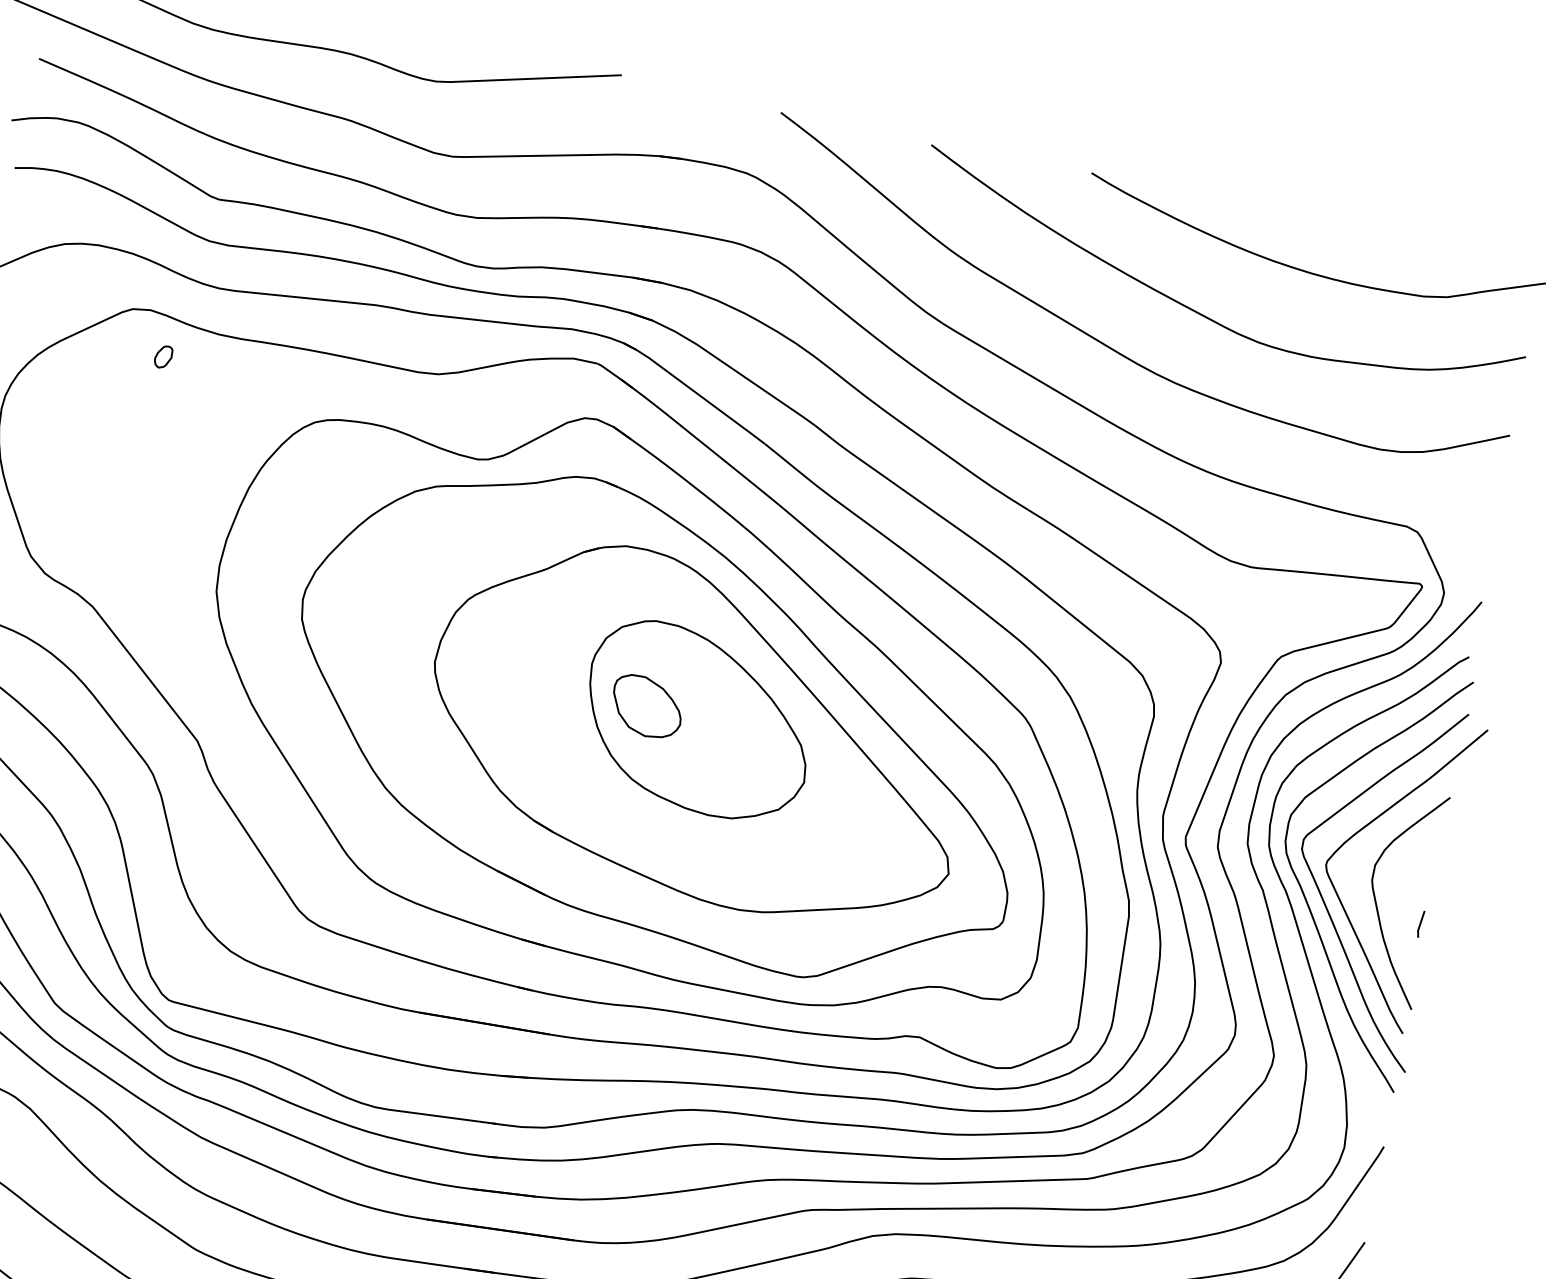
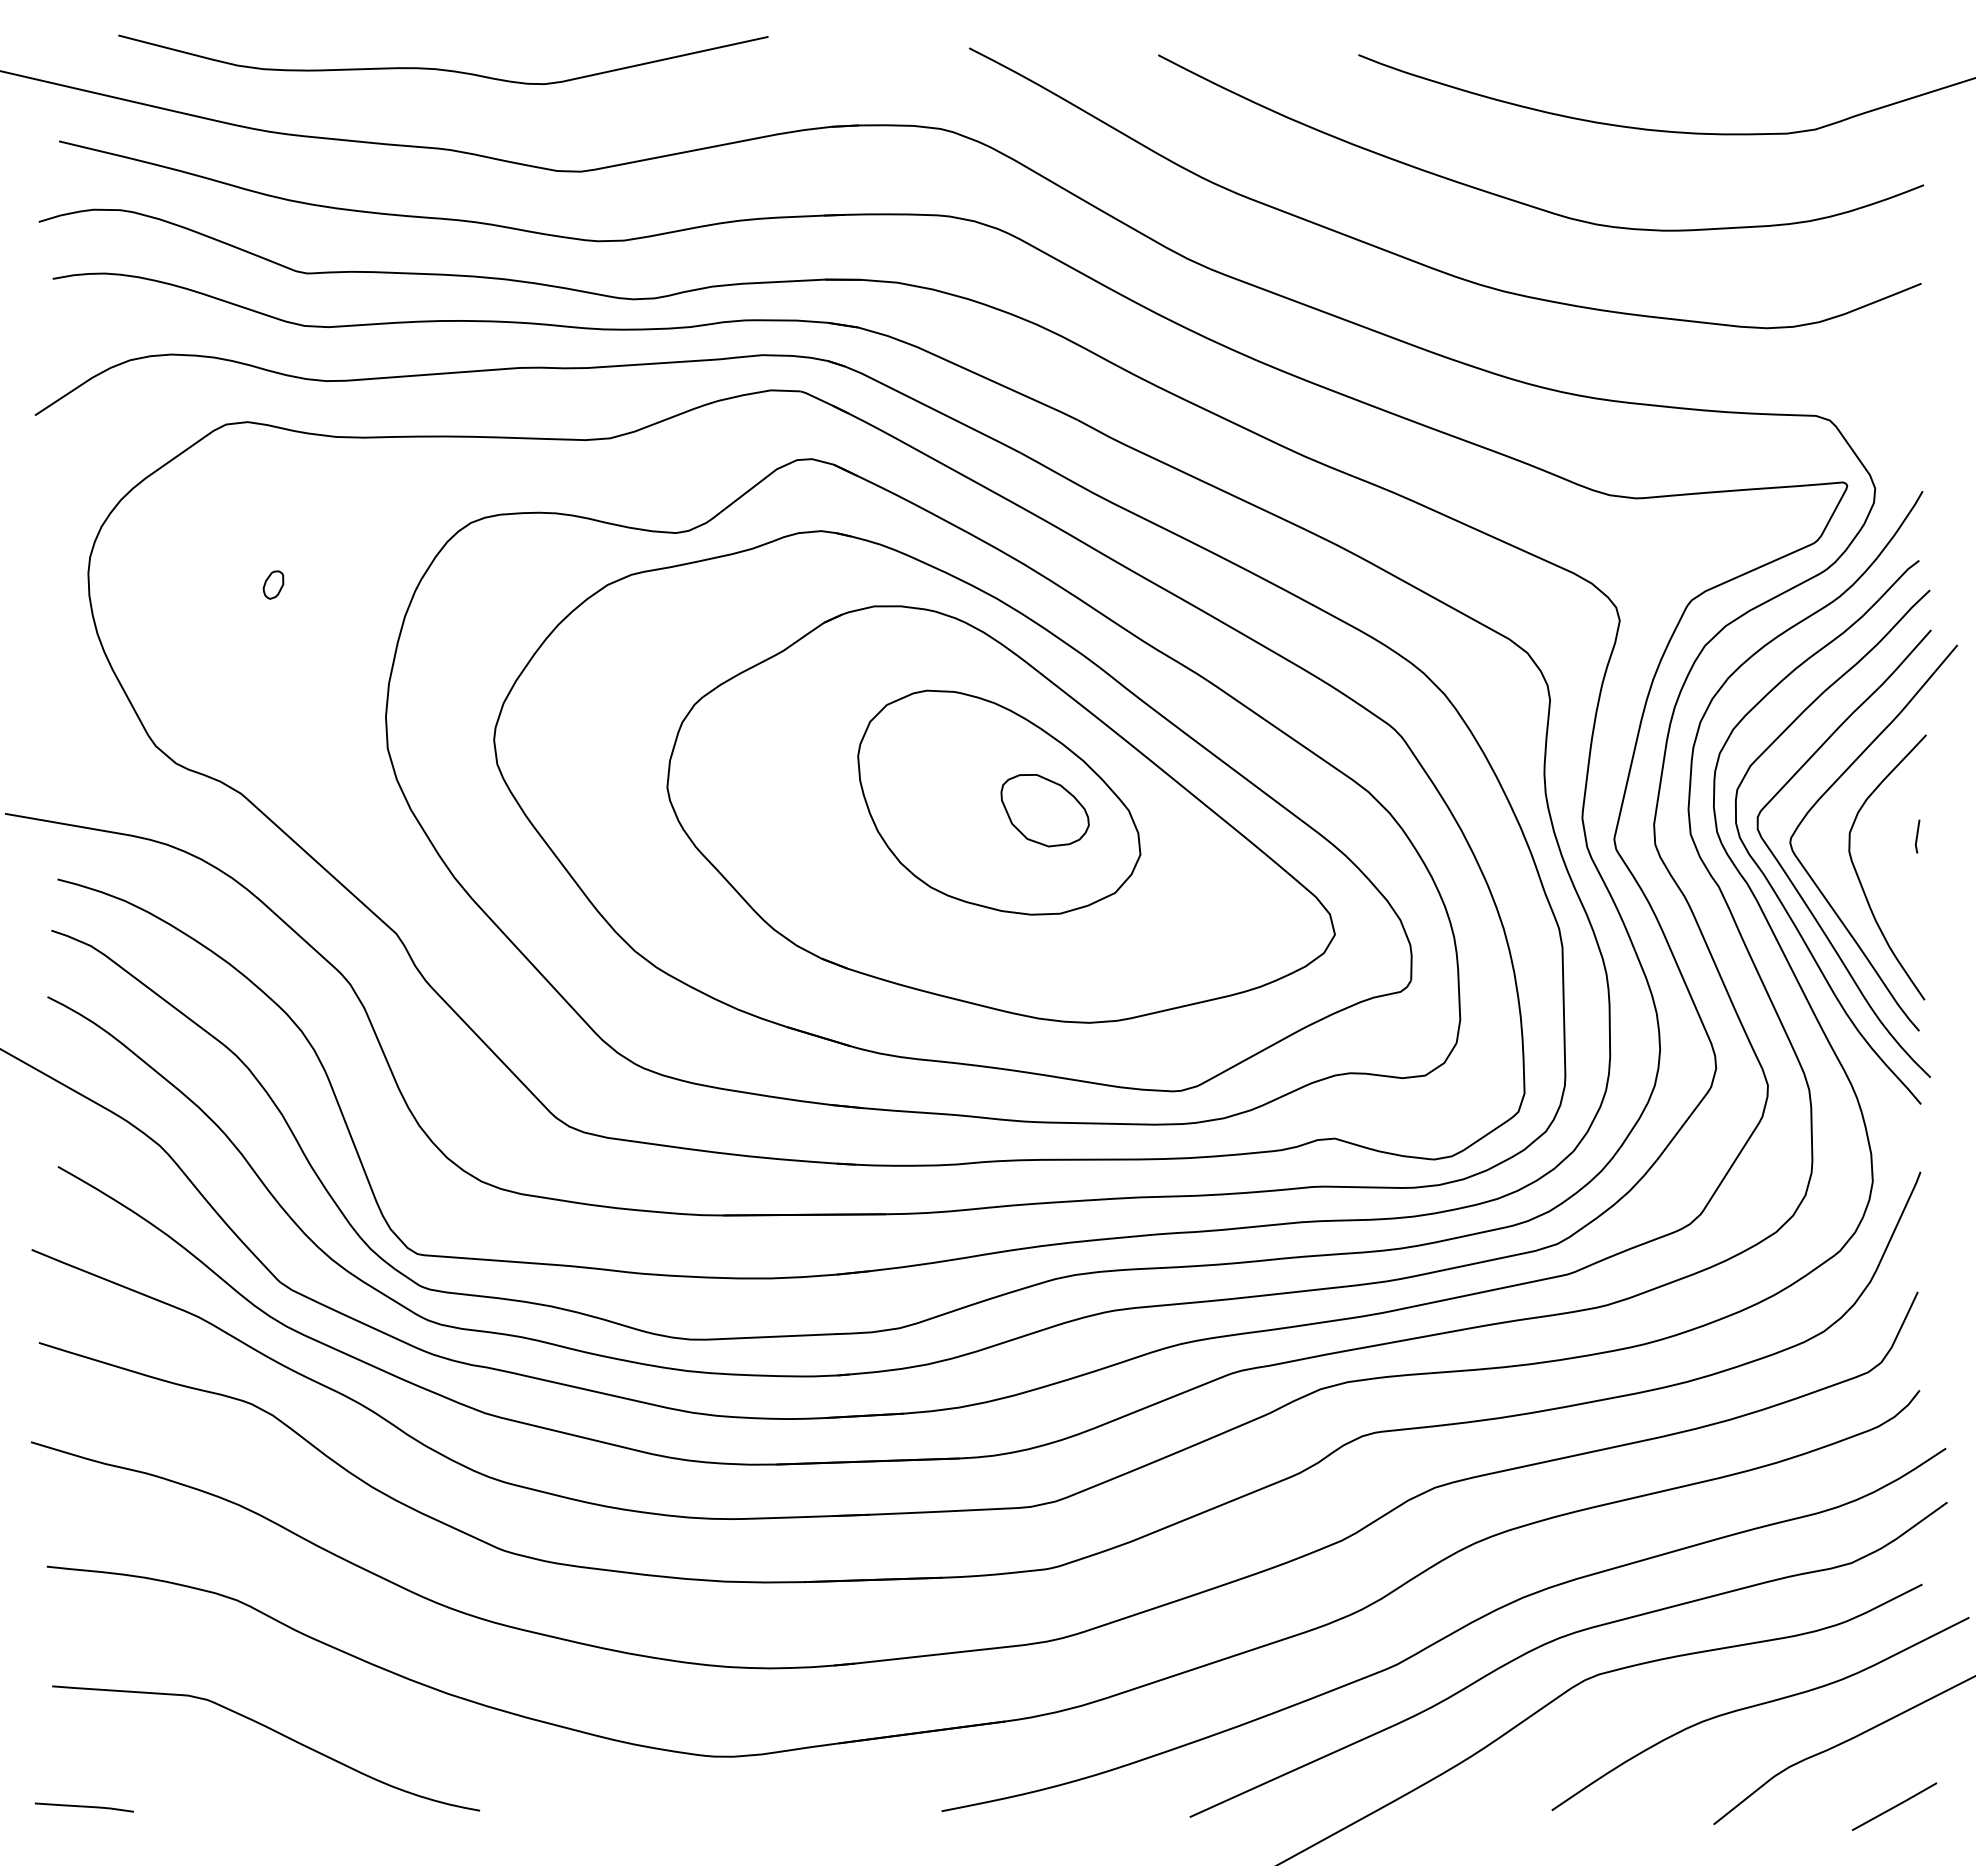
part: (163, 356) -> (273, 584), moved
part: (646, 706) -> (1044, 810), moved
line: (1420, 924) -> (1917, 836), moved

